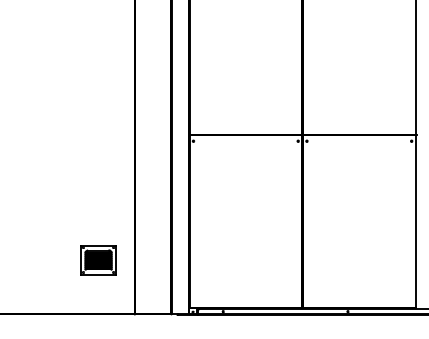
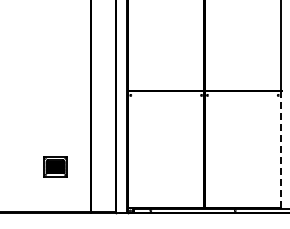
line: (414, 221) -> (280, 149), solid -> dashed
part: (98, 259) -> (55, 166), moved

